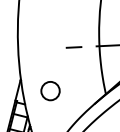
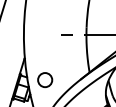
circle: (50, 91) -> (45, 80), moved

